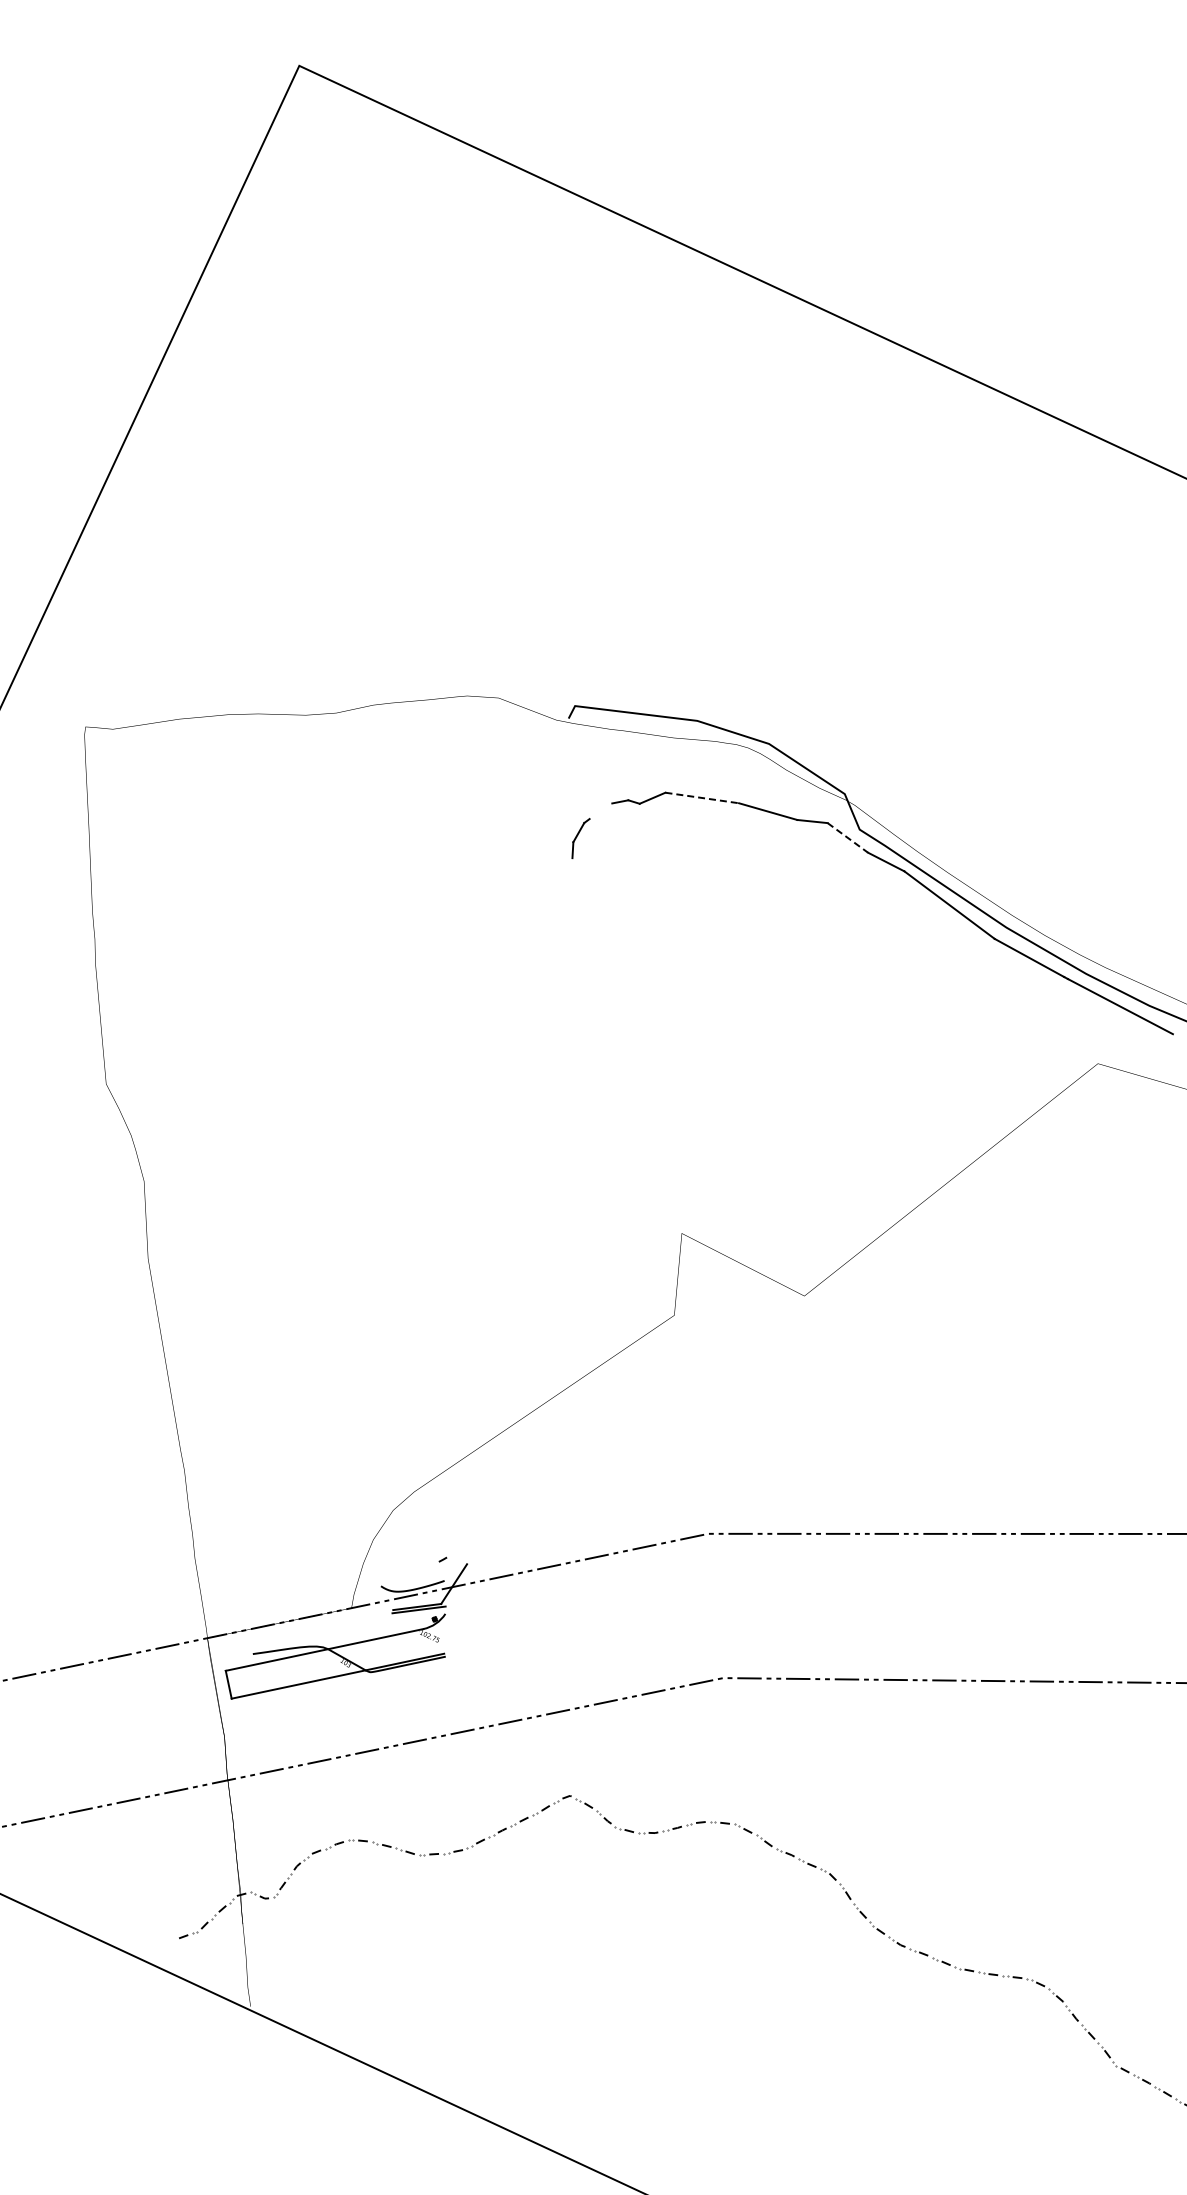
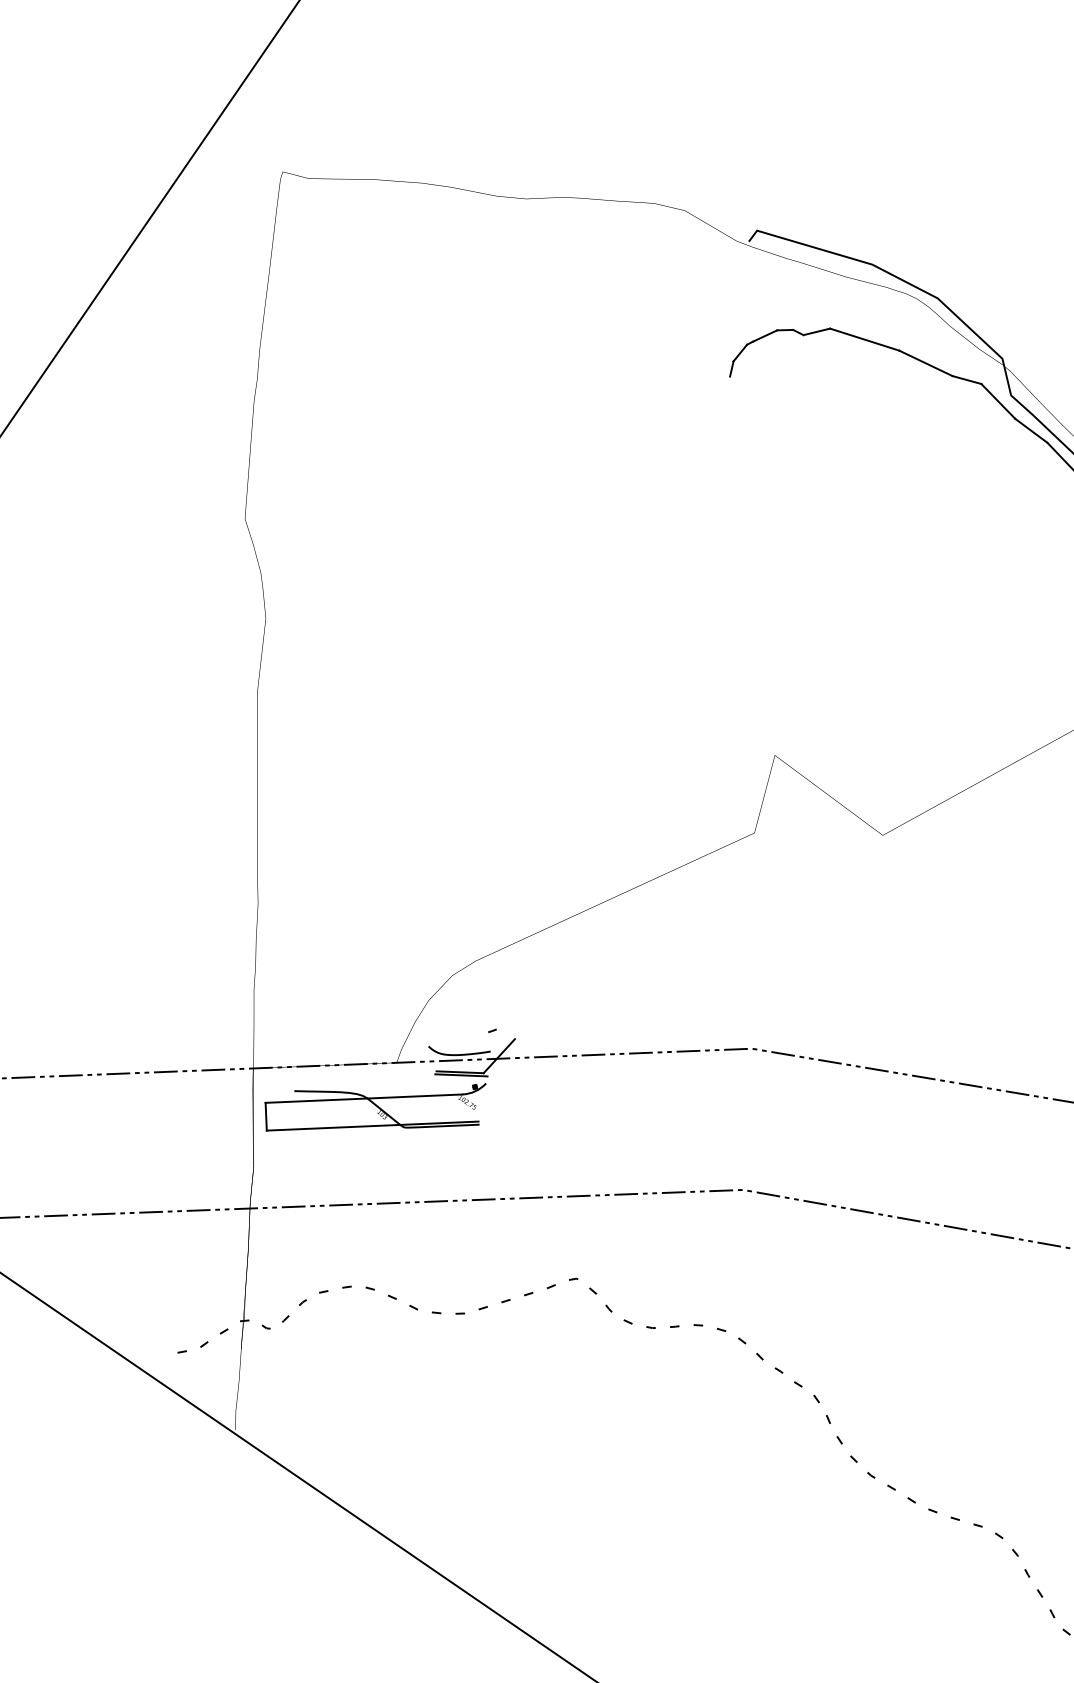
line: (702, 798) -> (864, 340), dashed -> solid
line: (600, 811) -> (764, 336), added
line: (847, 837) -> (998, 401), dashed -> solid

